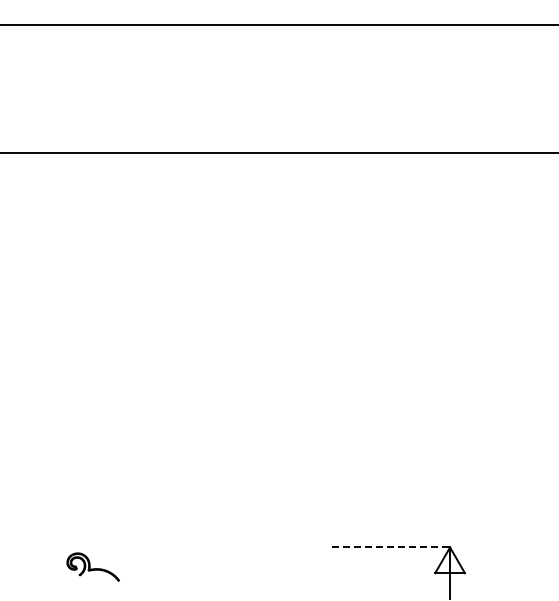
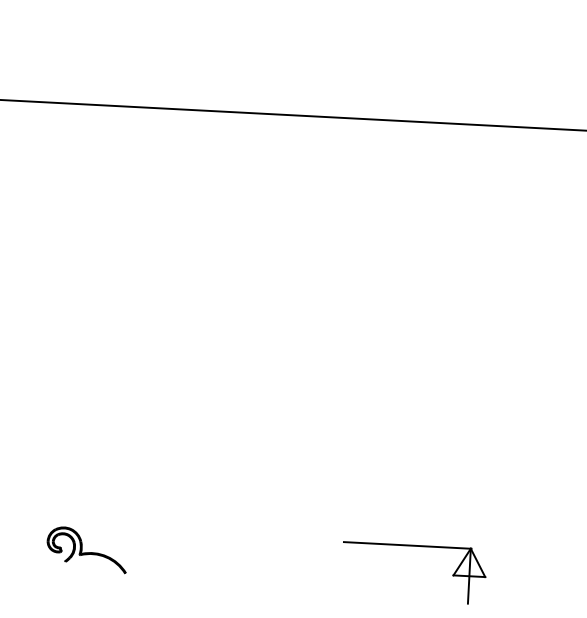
line: (391, 547) -> (408, 545), dashed -> solid
part: (93, 566) -> (87, 549), size x1.43

